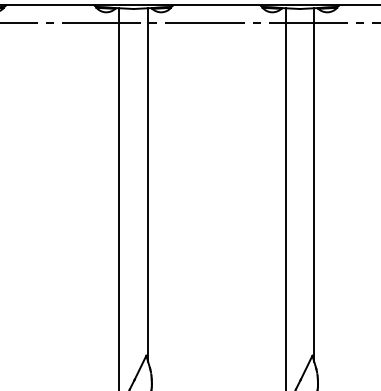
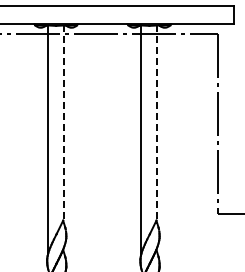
line: (148, 186) -> (64, 125), solid -> dashed
line: (314, 186) -> (157, 125), solid -> dashed

